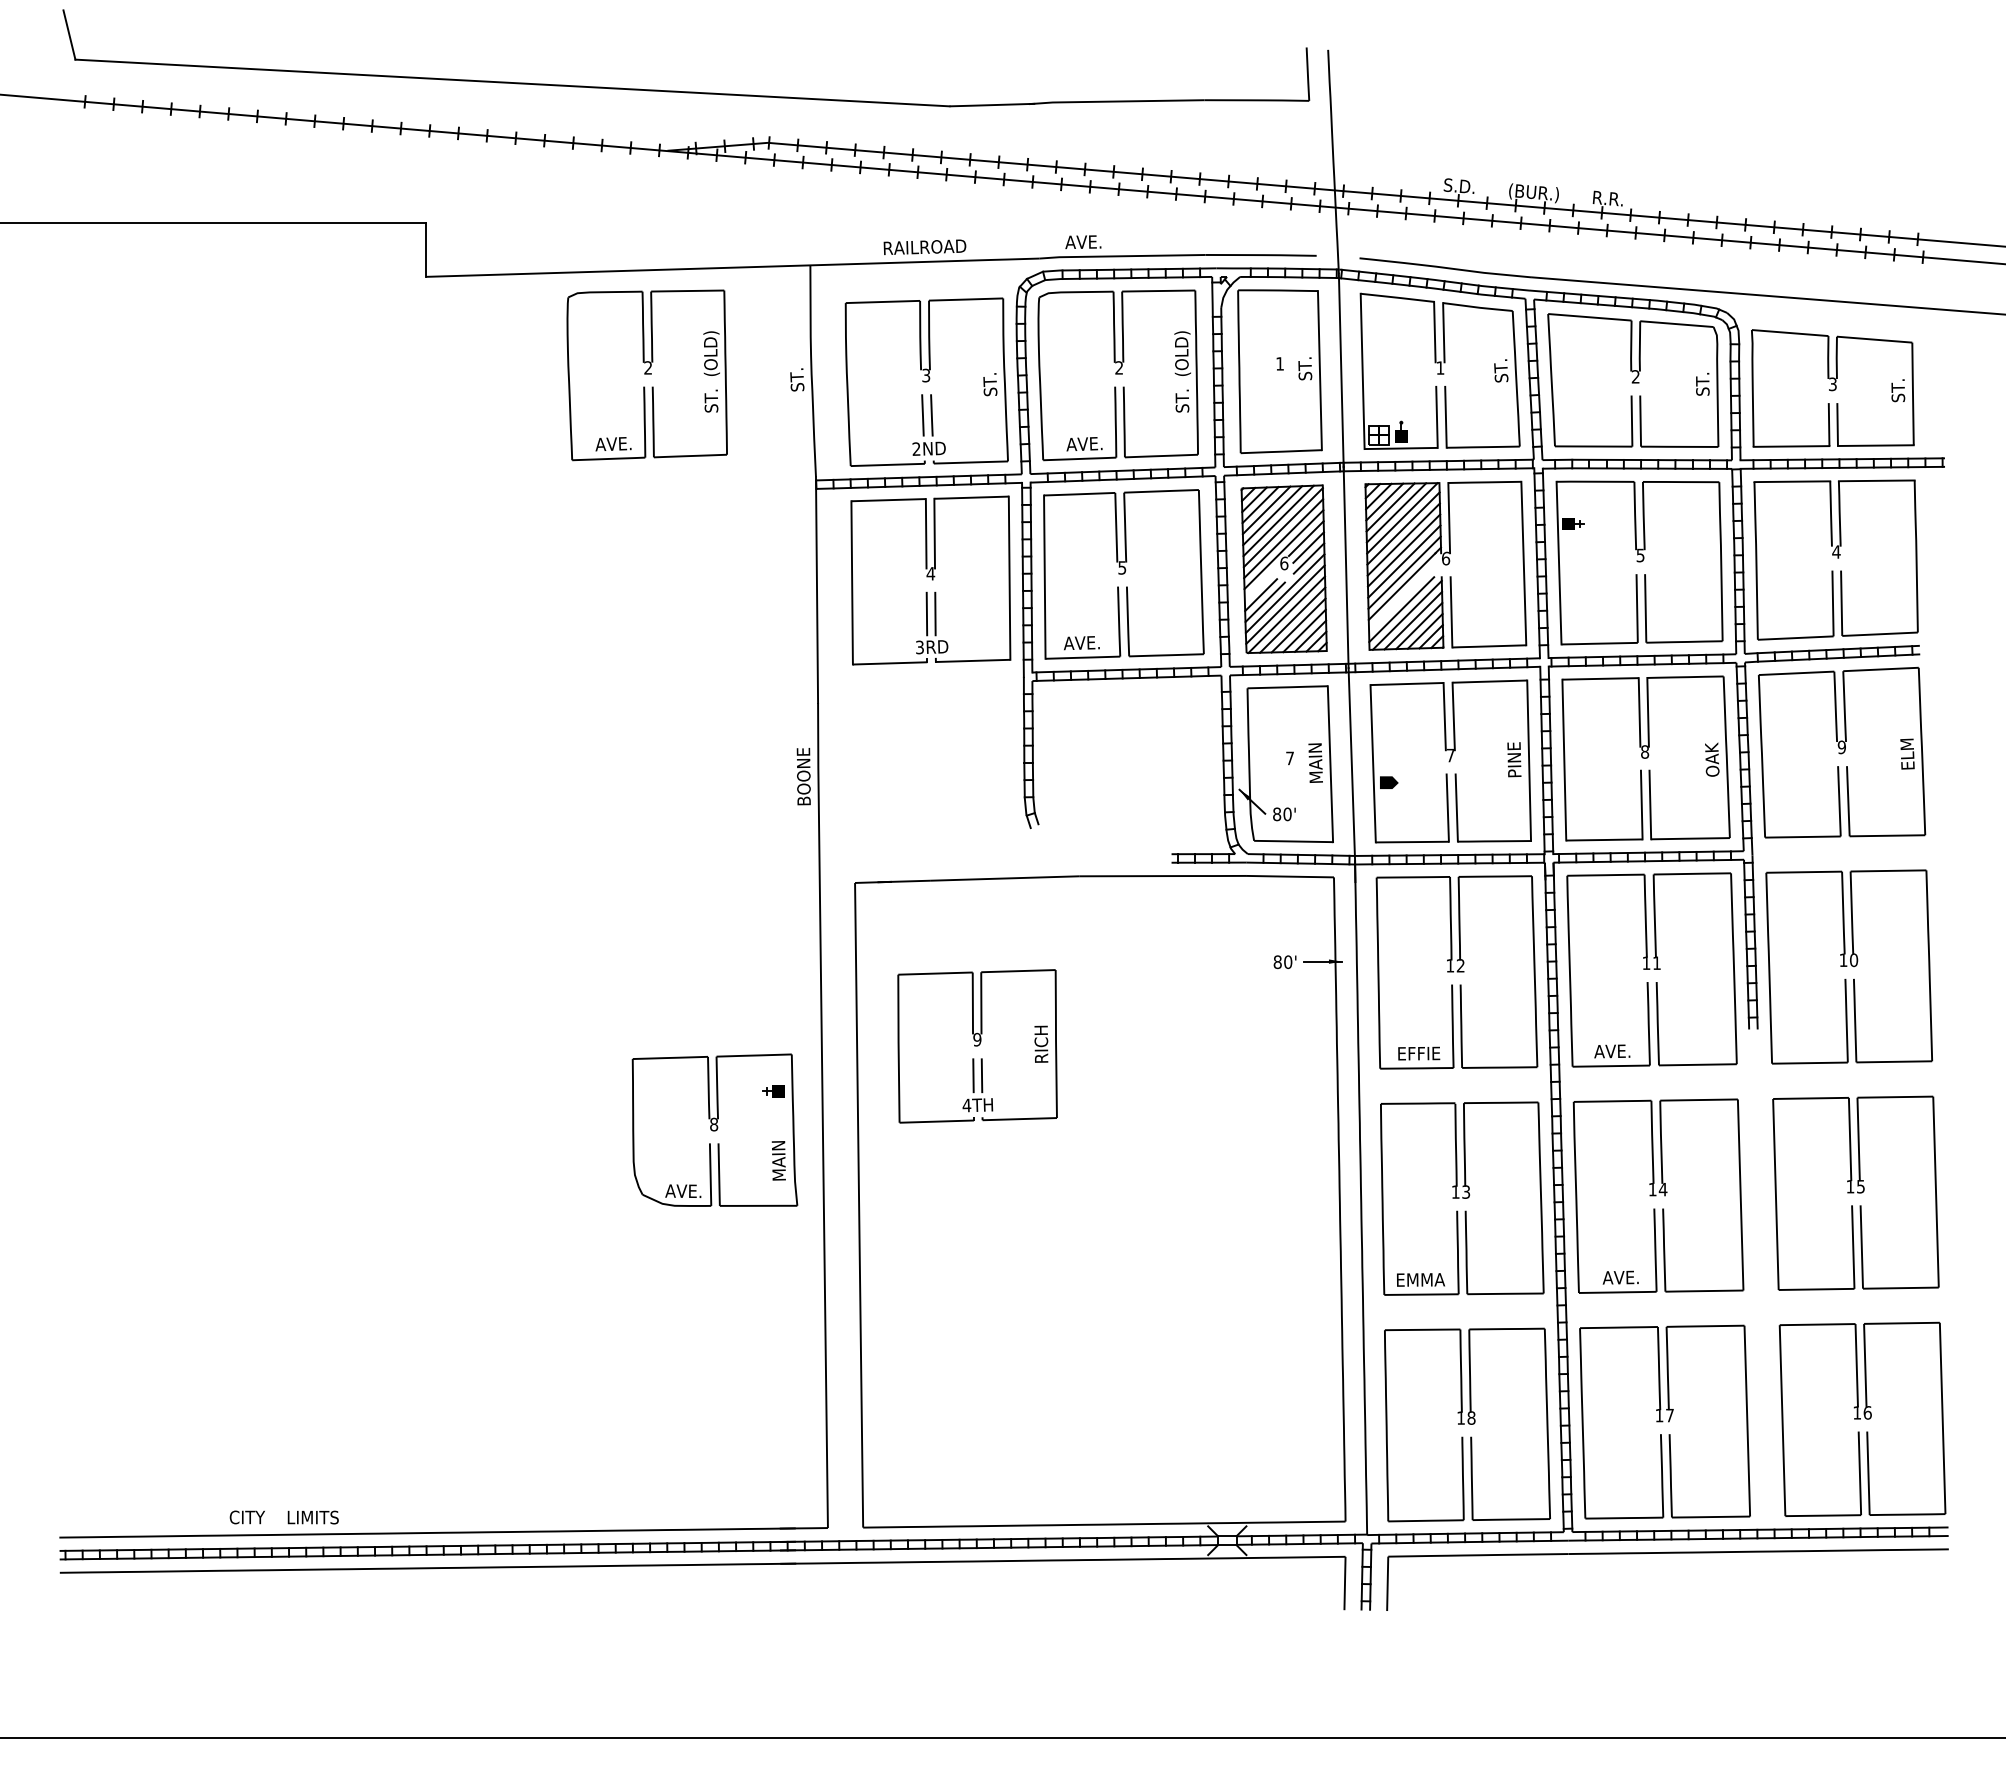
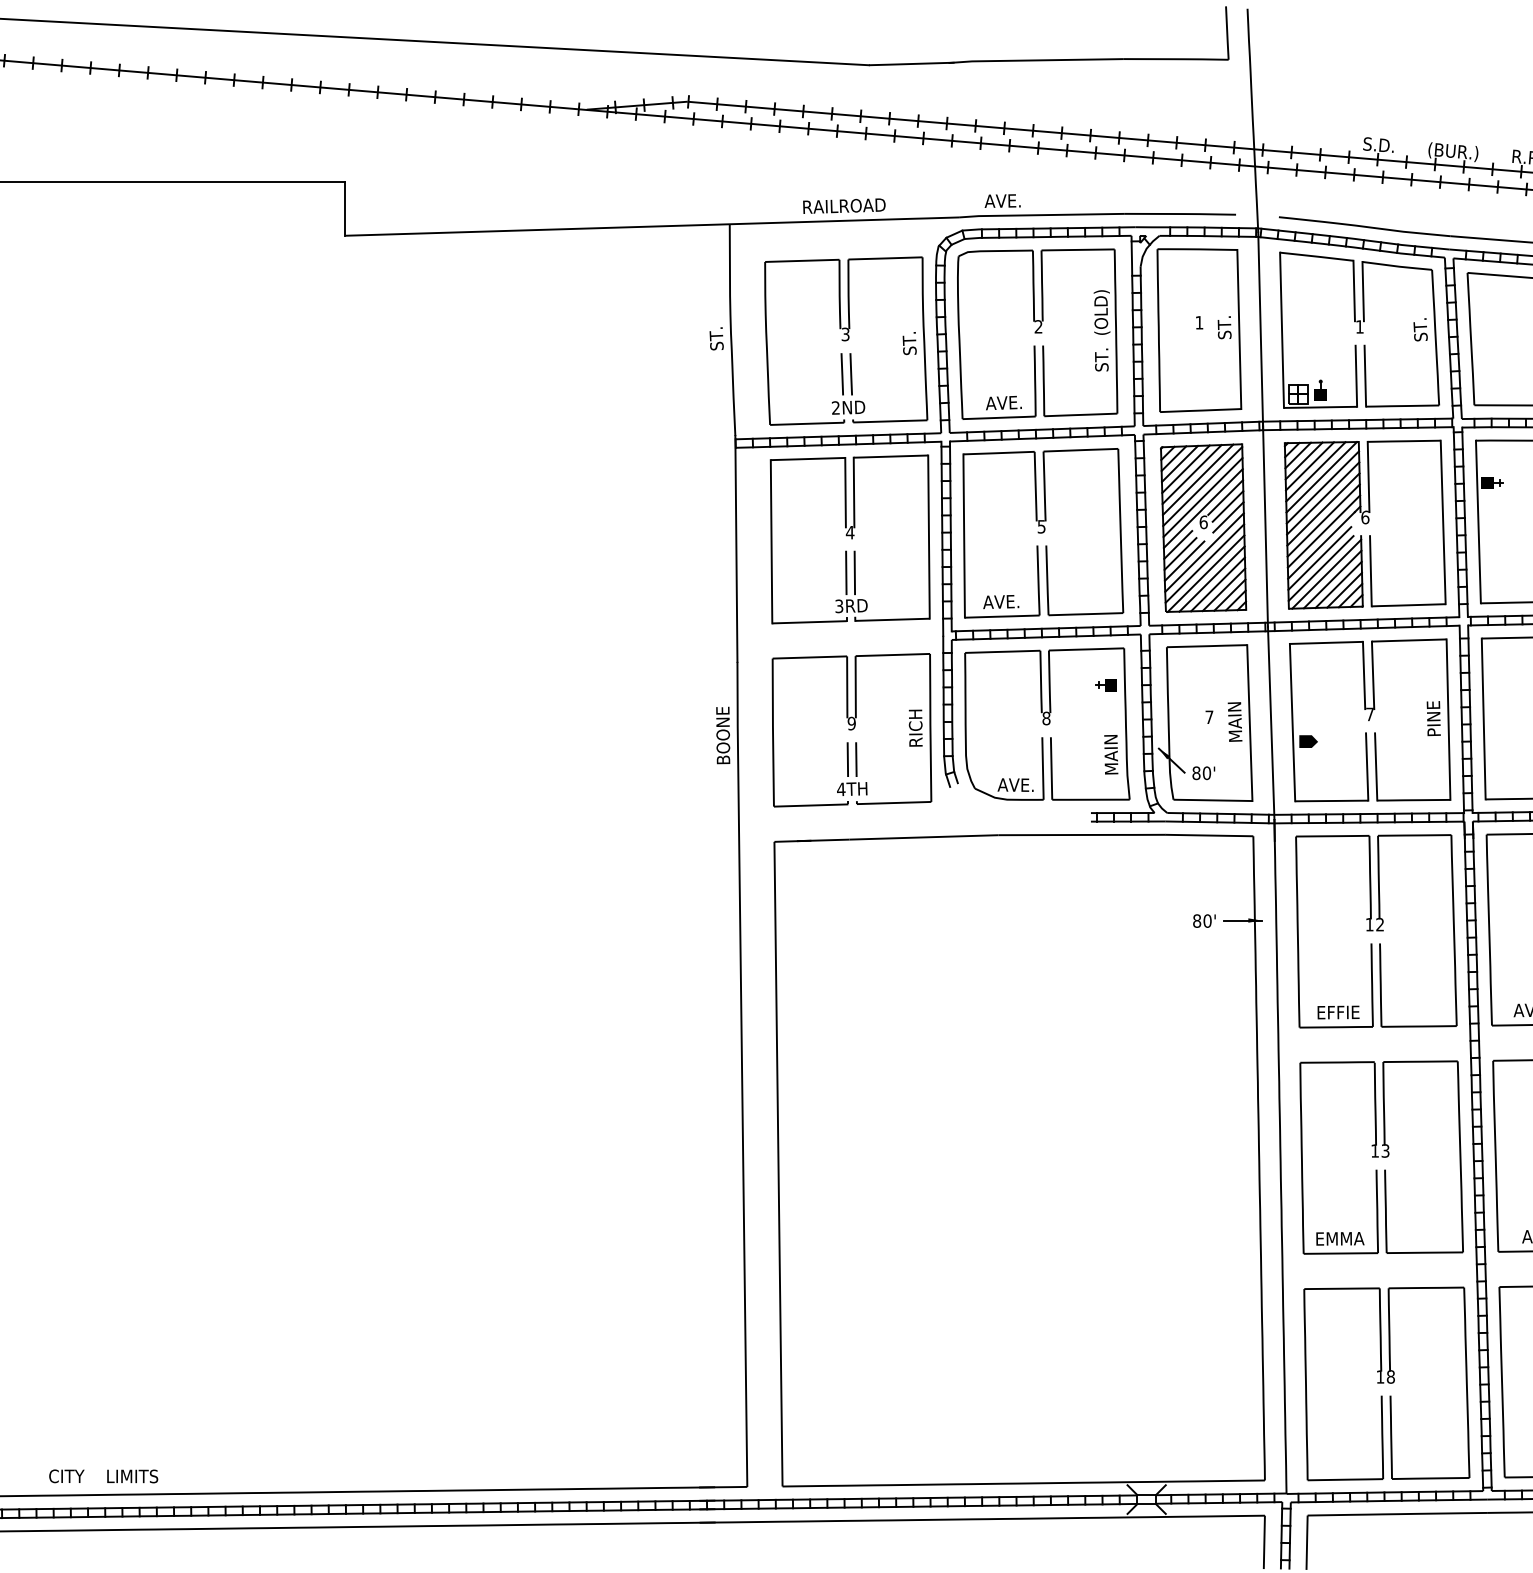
part: (646, 375) -> (565, 334), removed
line: (1258, 586) -> (1177, 545), added
line: (1400, 599) -> (1319, 558), added
part: (977, 1046) -> (851, 730), moved
part: (714, 1129) -> (1046, 723), moved
text: (283, 1517) -> (102, 1476), moved

